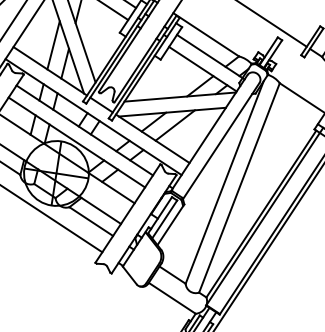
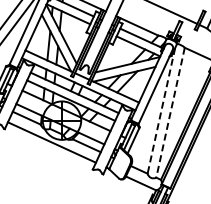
line: (224, 183) -> (161, 111), solid -> dashed
line: (239, 187) -> (170, 112), solid -> dashed

